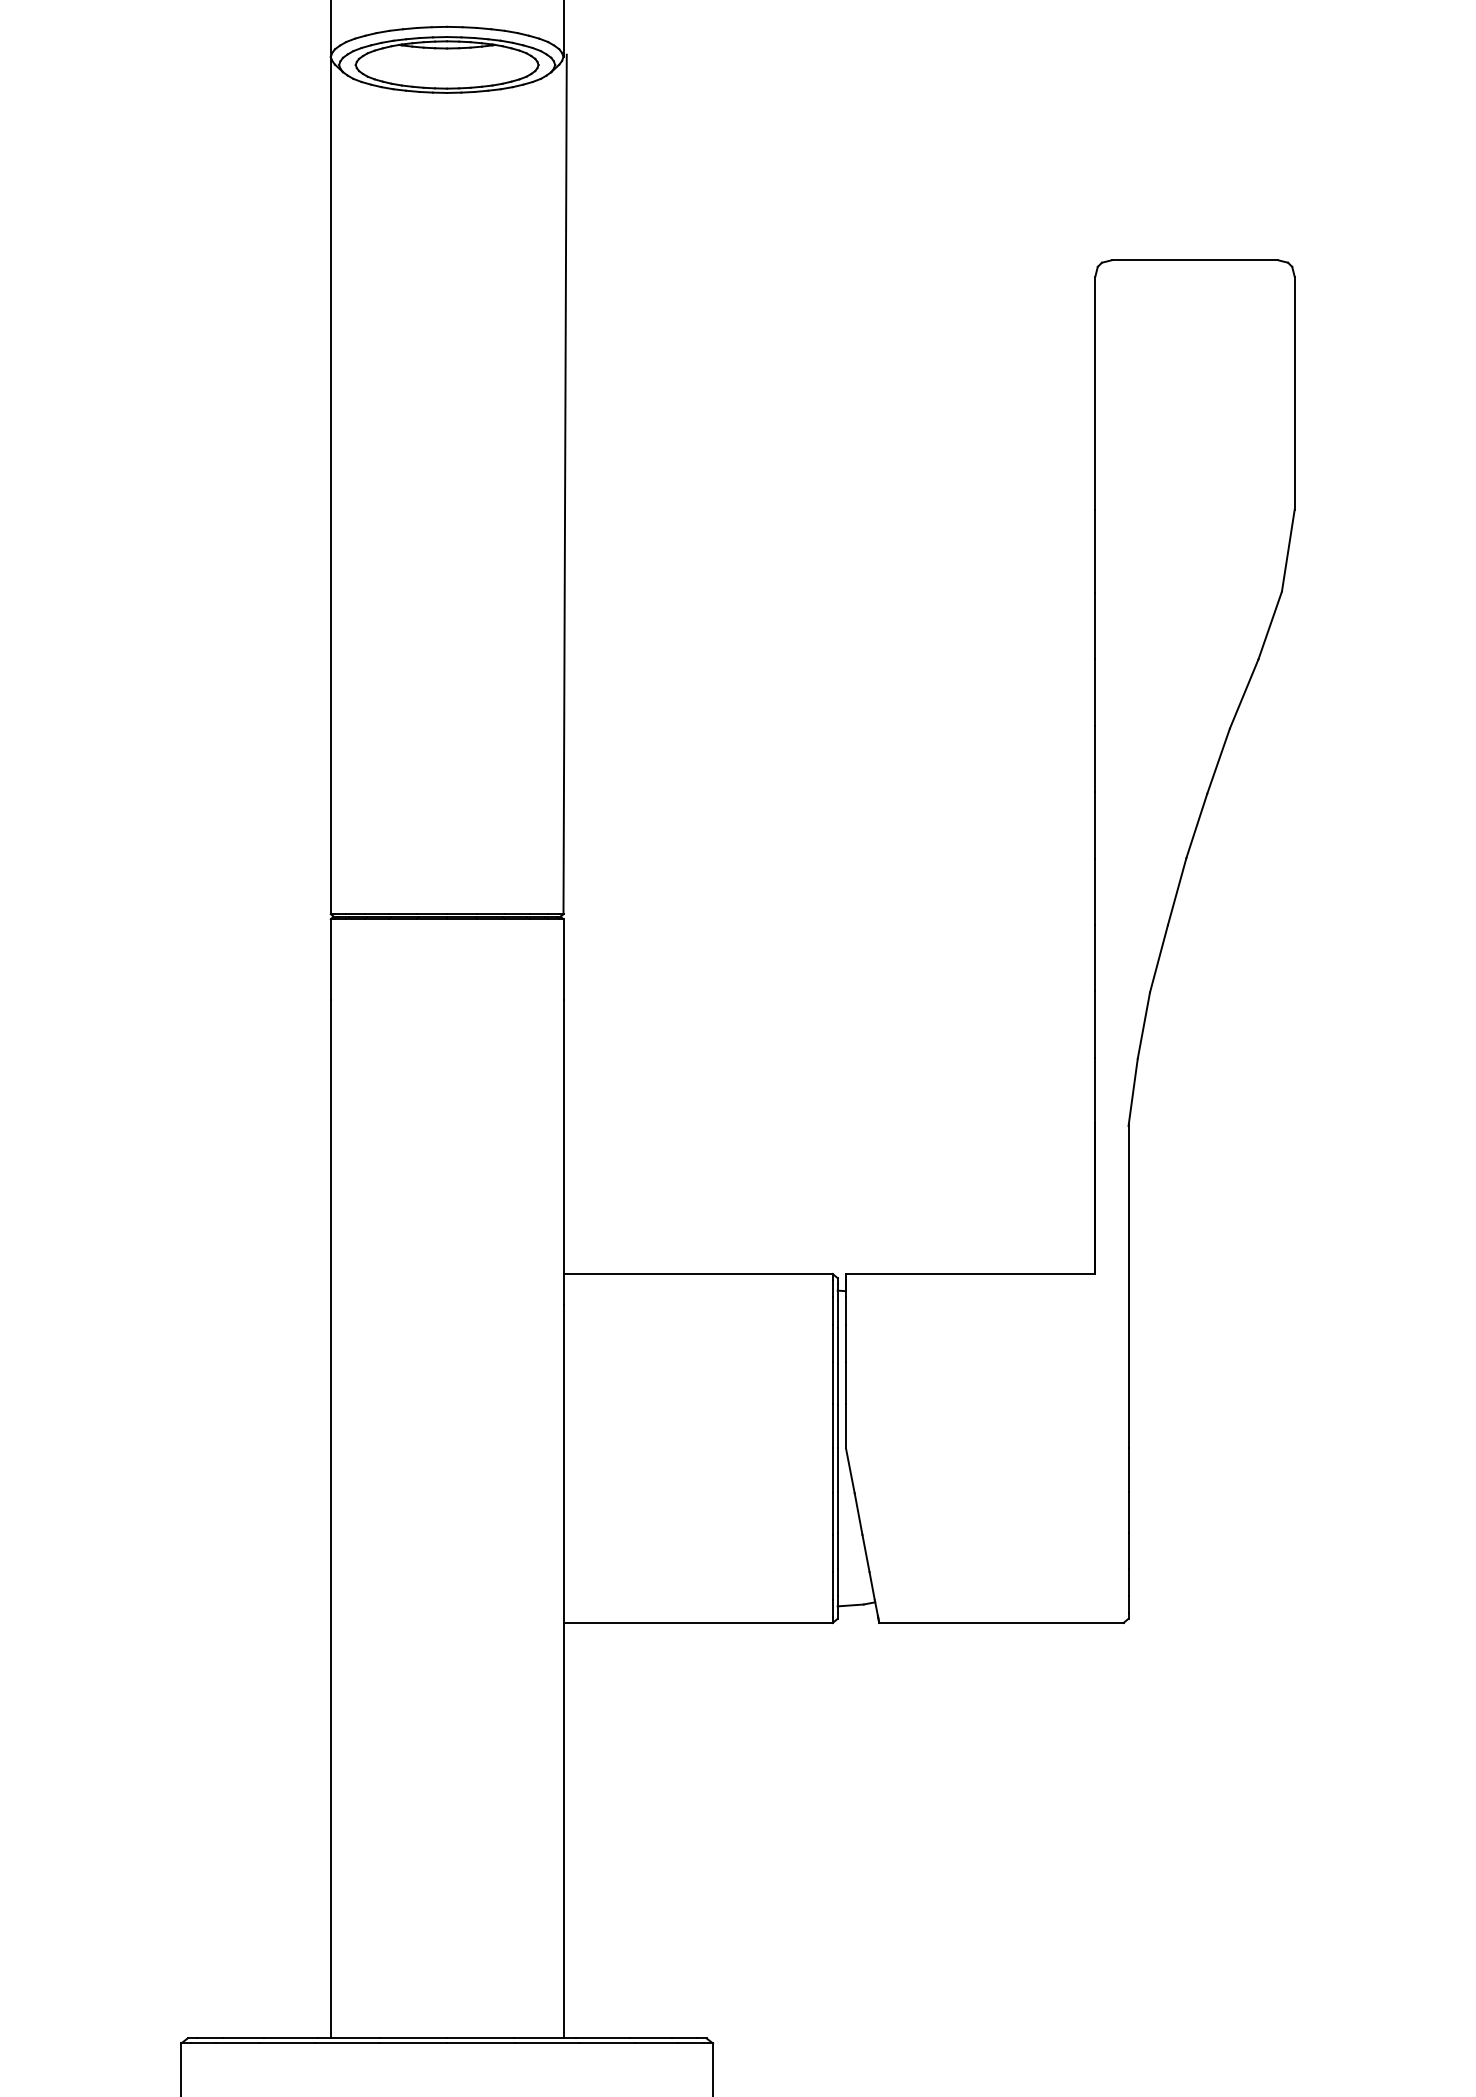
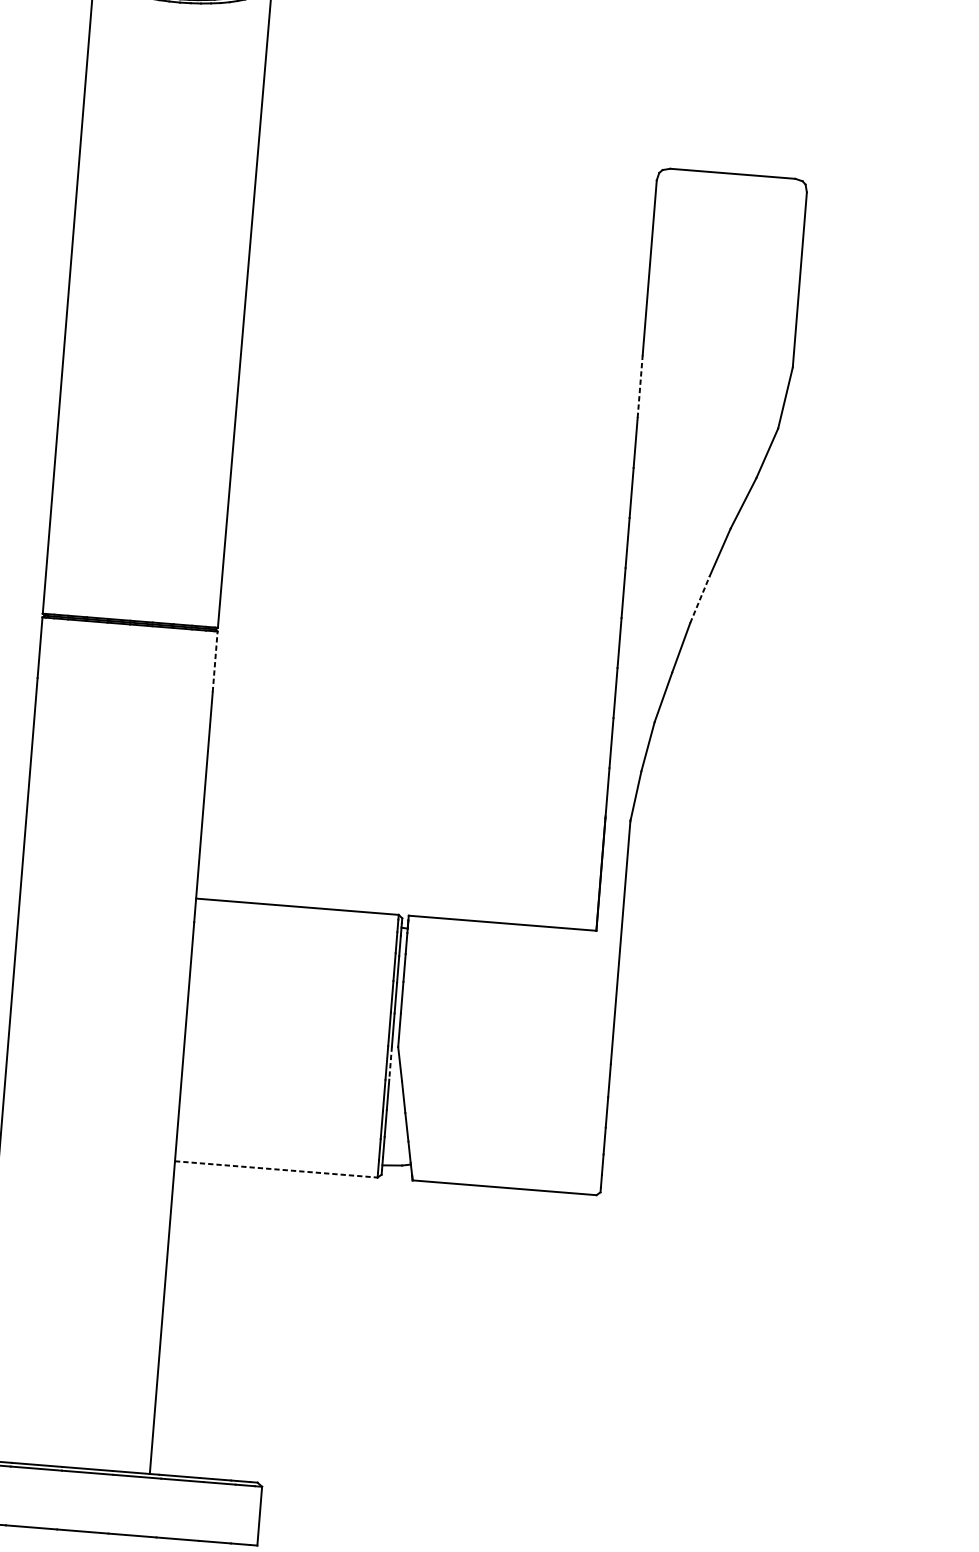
line: (1095, 551) -> (640, 387), solid -> dashed
line: (1196, 825) -> (699, 599), solid -> dashed
line: (563, 958) -> (215, 661), solid -> dashed
line: (837, 1470) -> (390, 1063), solid -> dashed
line: (698, 1622) -> (276, 1169), solid -> dashed

